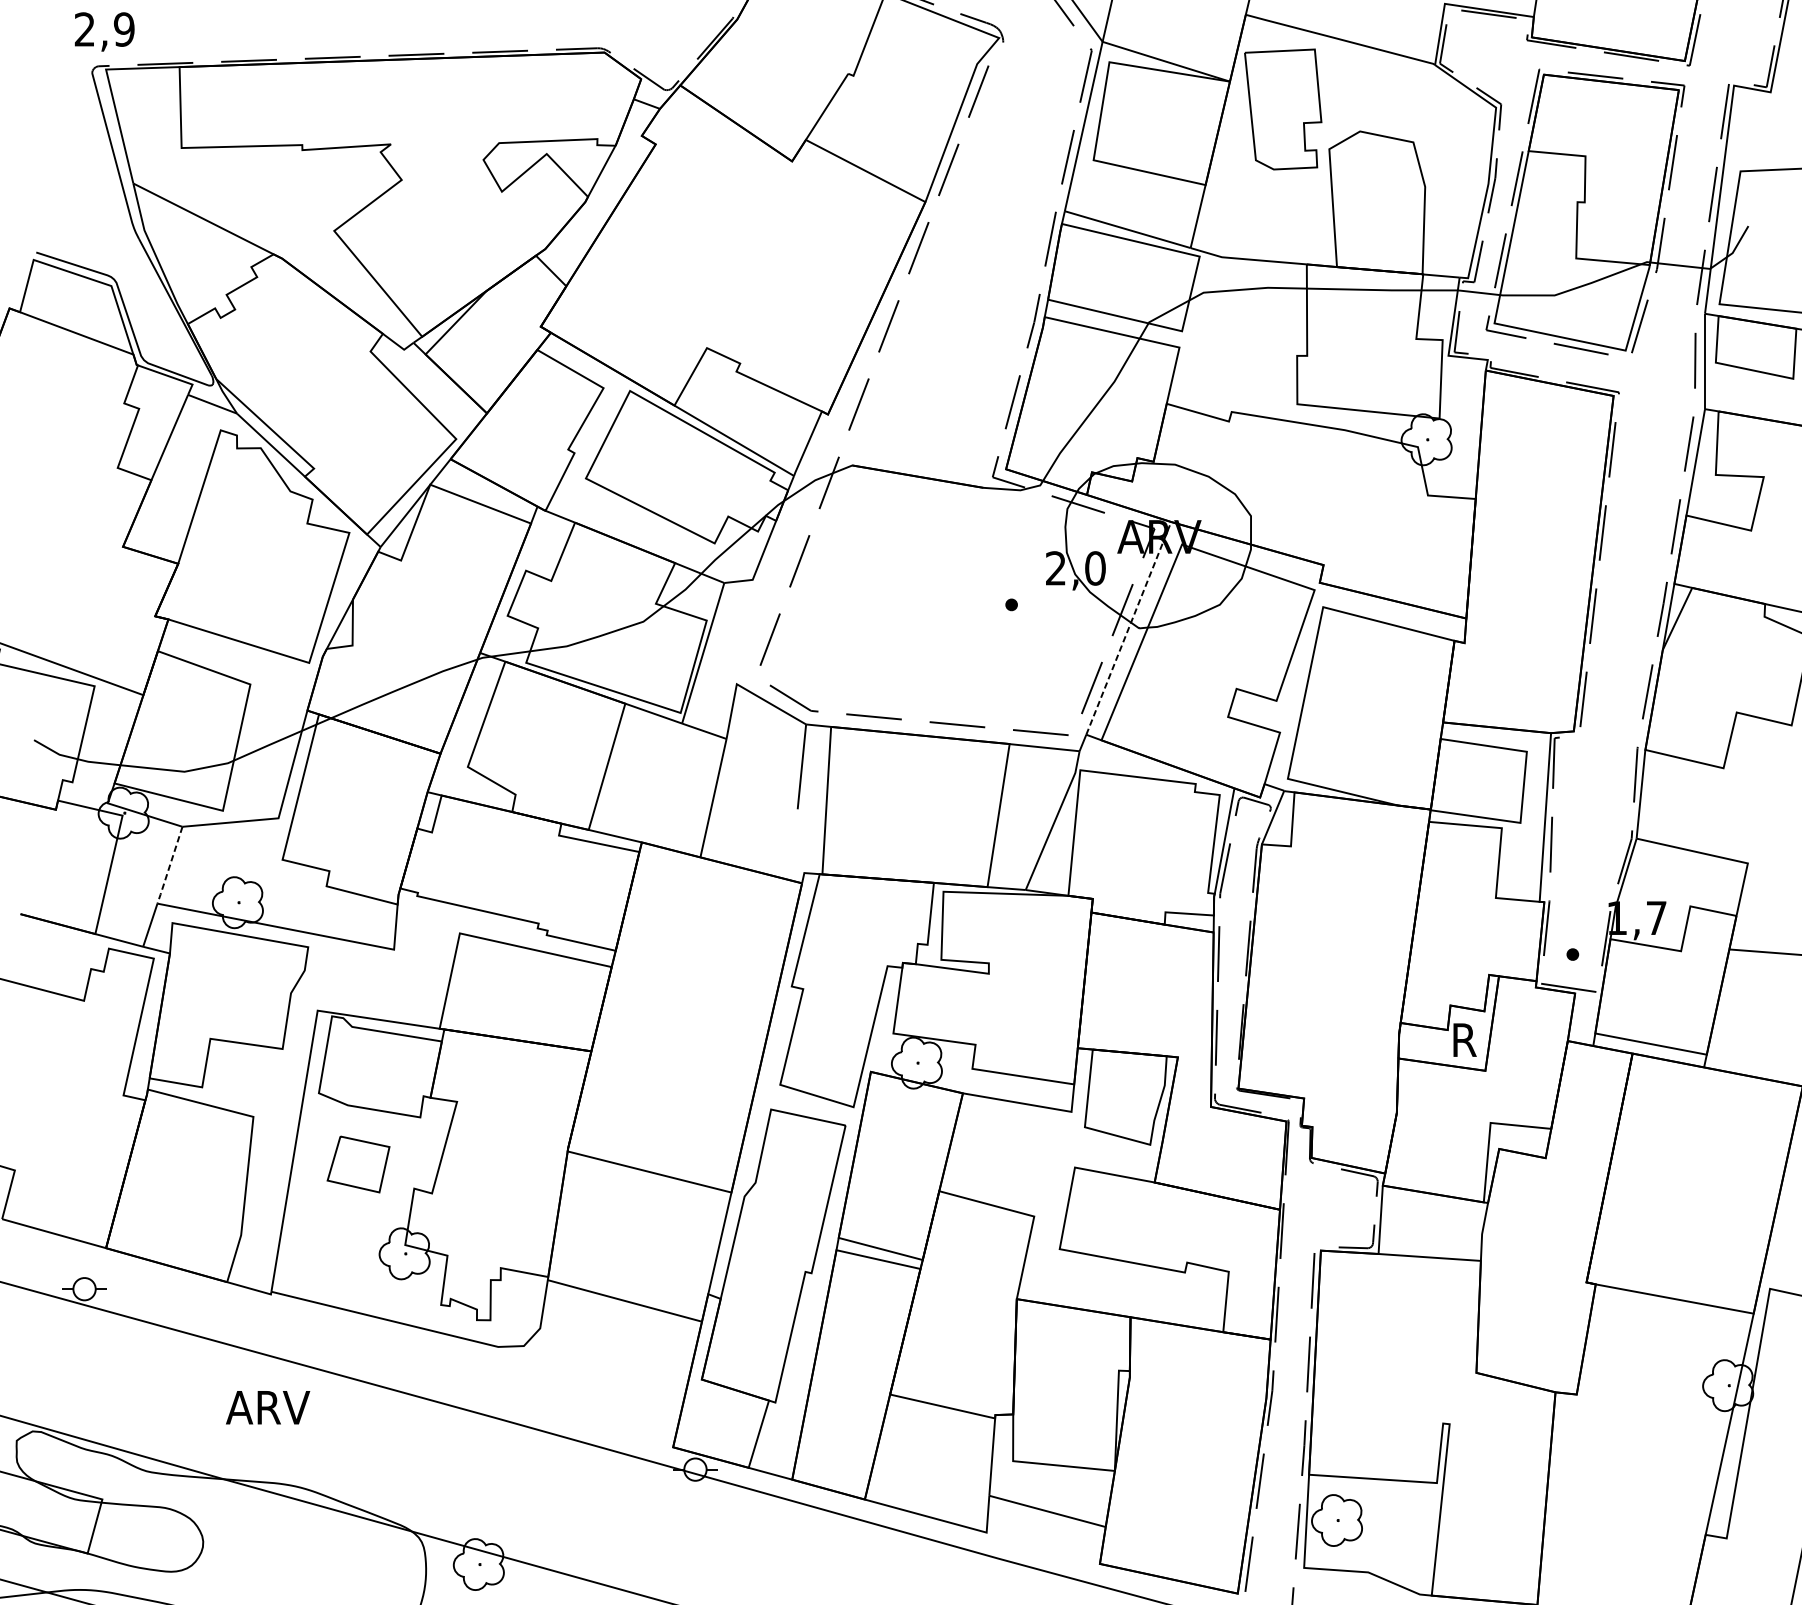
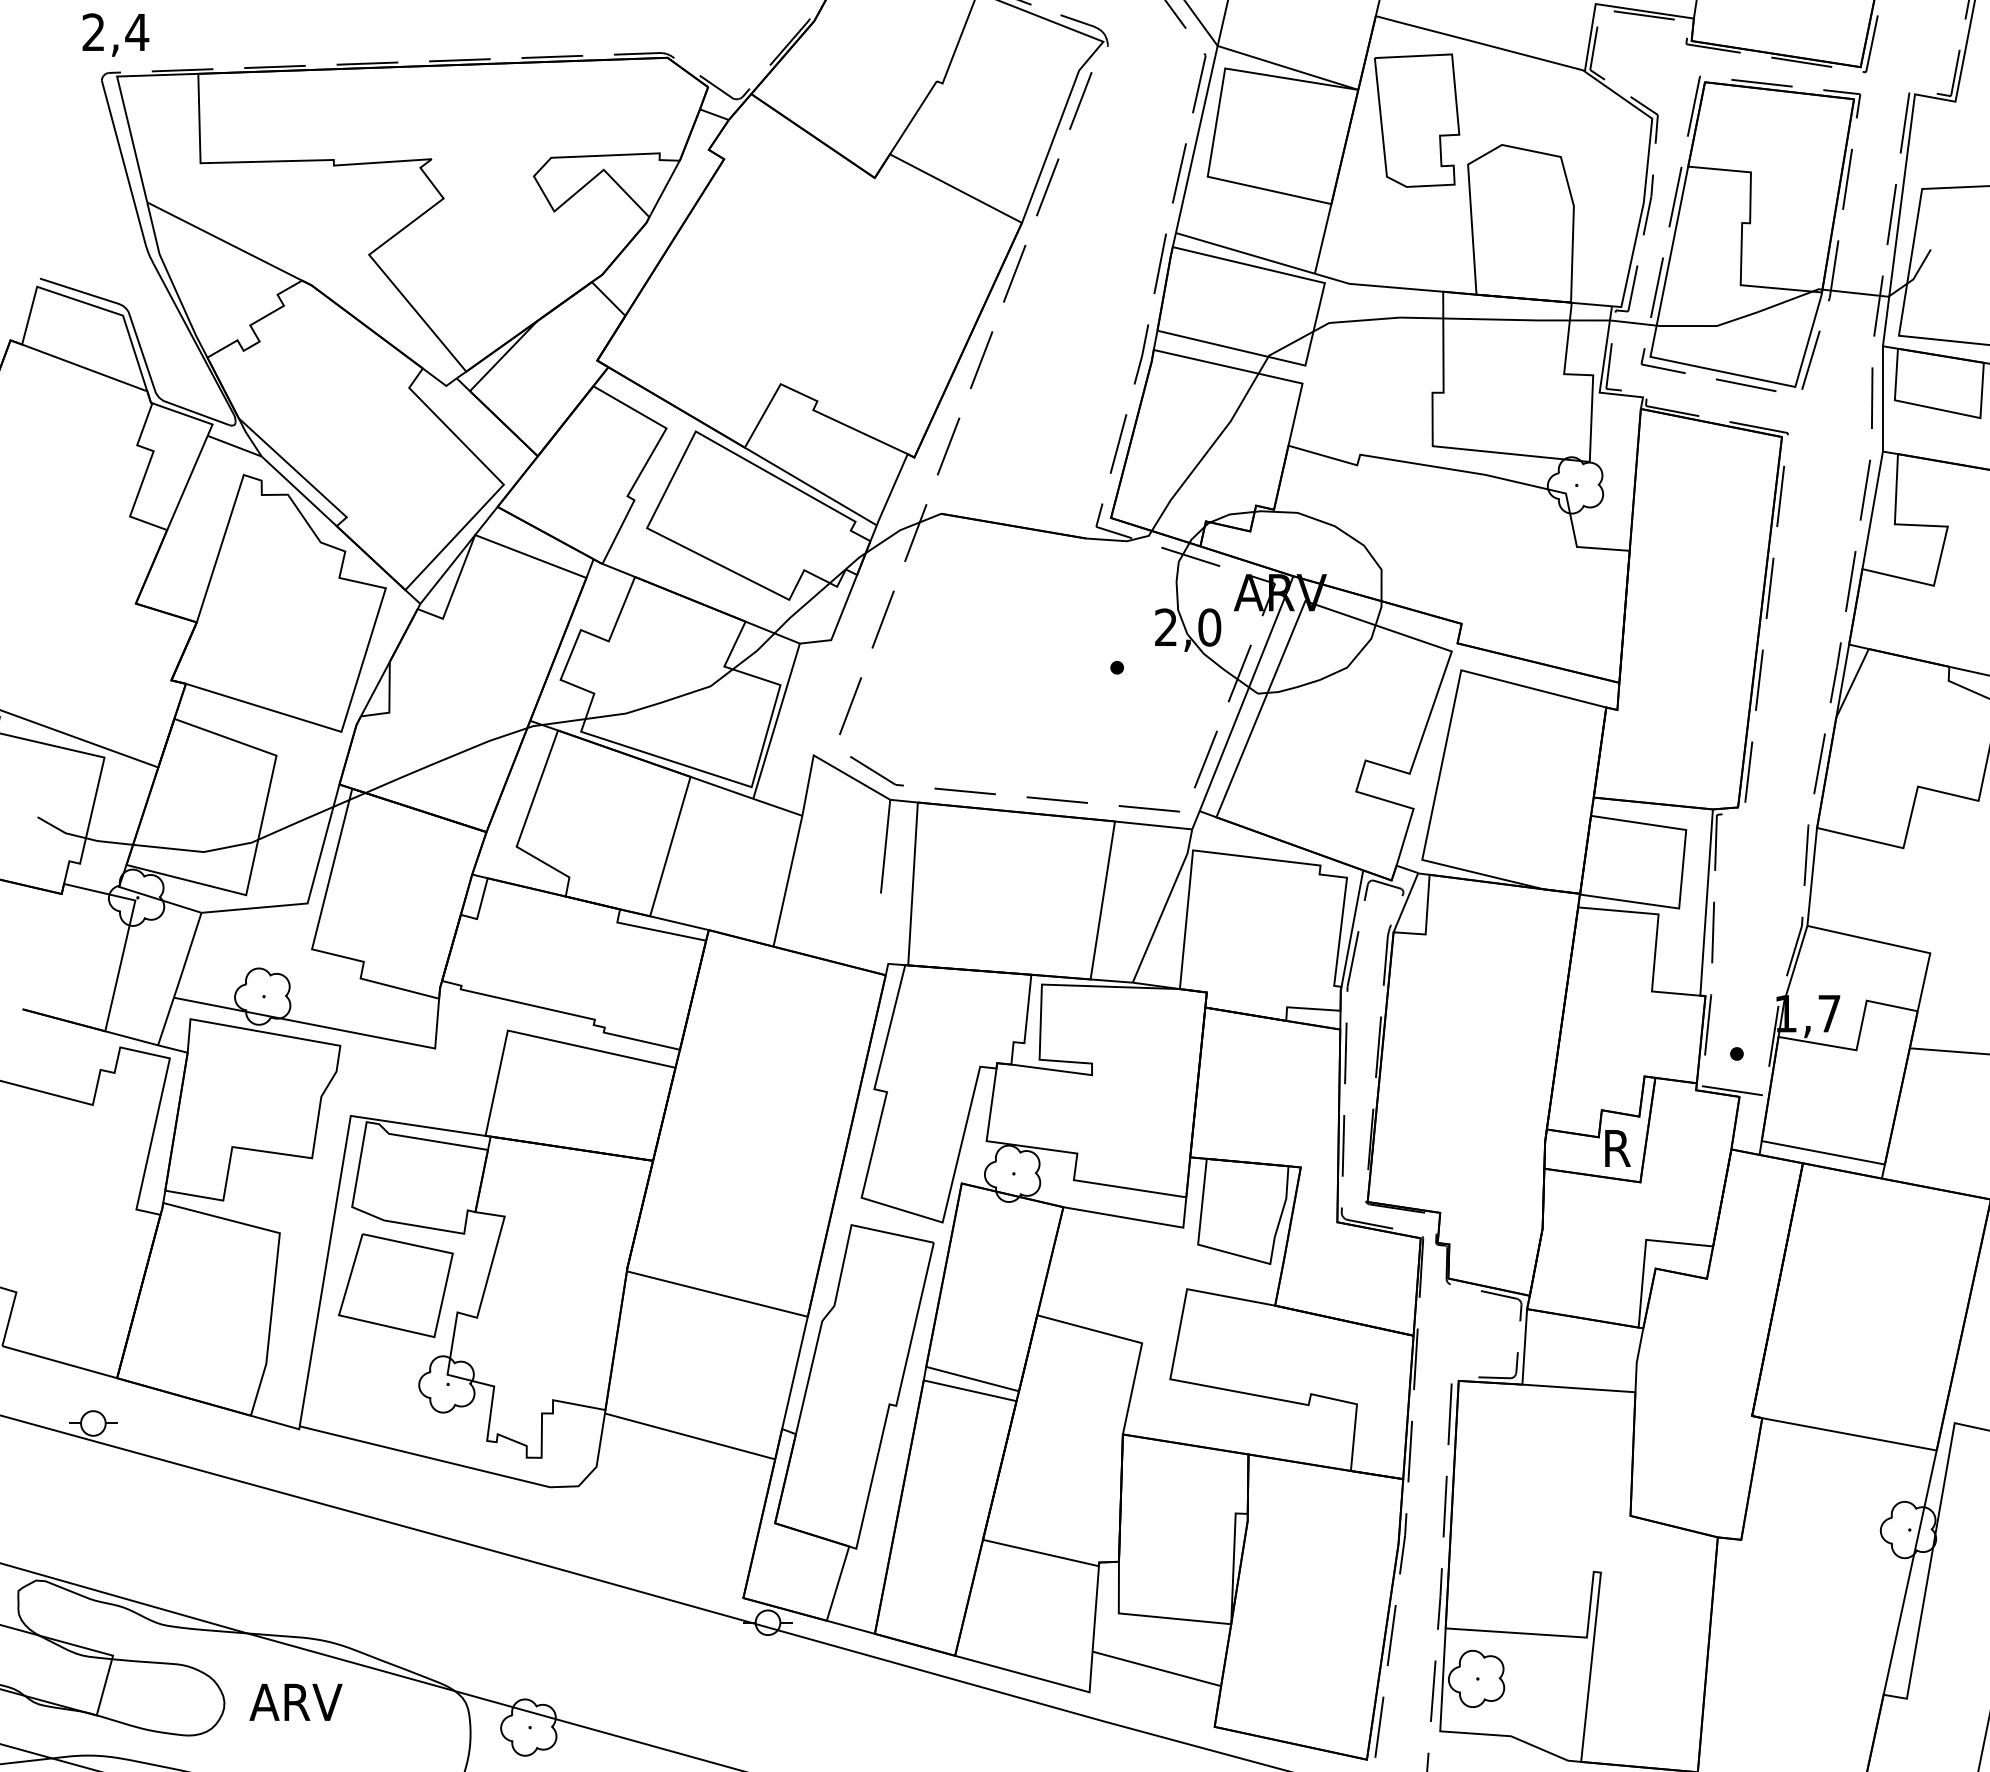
text: (124, 29) -> (137, 32), 2,9 -> 2,4
line: (1128, 628) -> (1246, 693), dashed -> solid
line: (169, 866) -> (187, 956), dashed -> solid
part: (358, 1164) -> (395, 1285), size x1.67
text: (267, 1406) -> (295, 1701), moved

